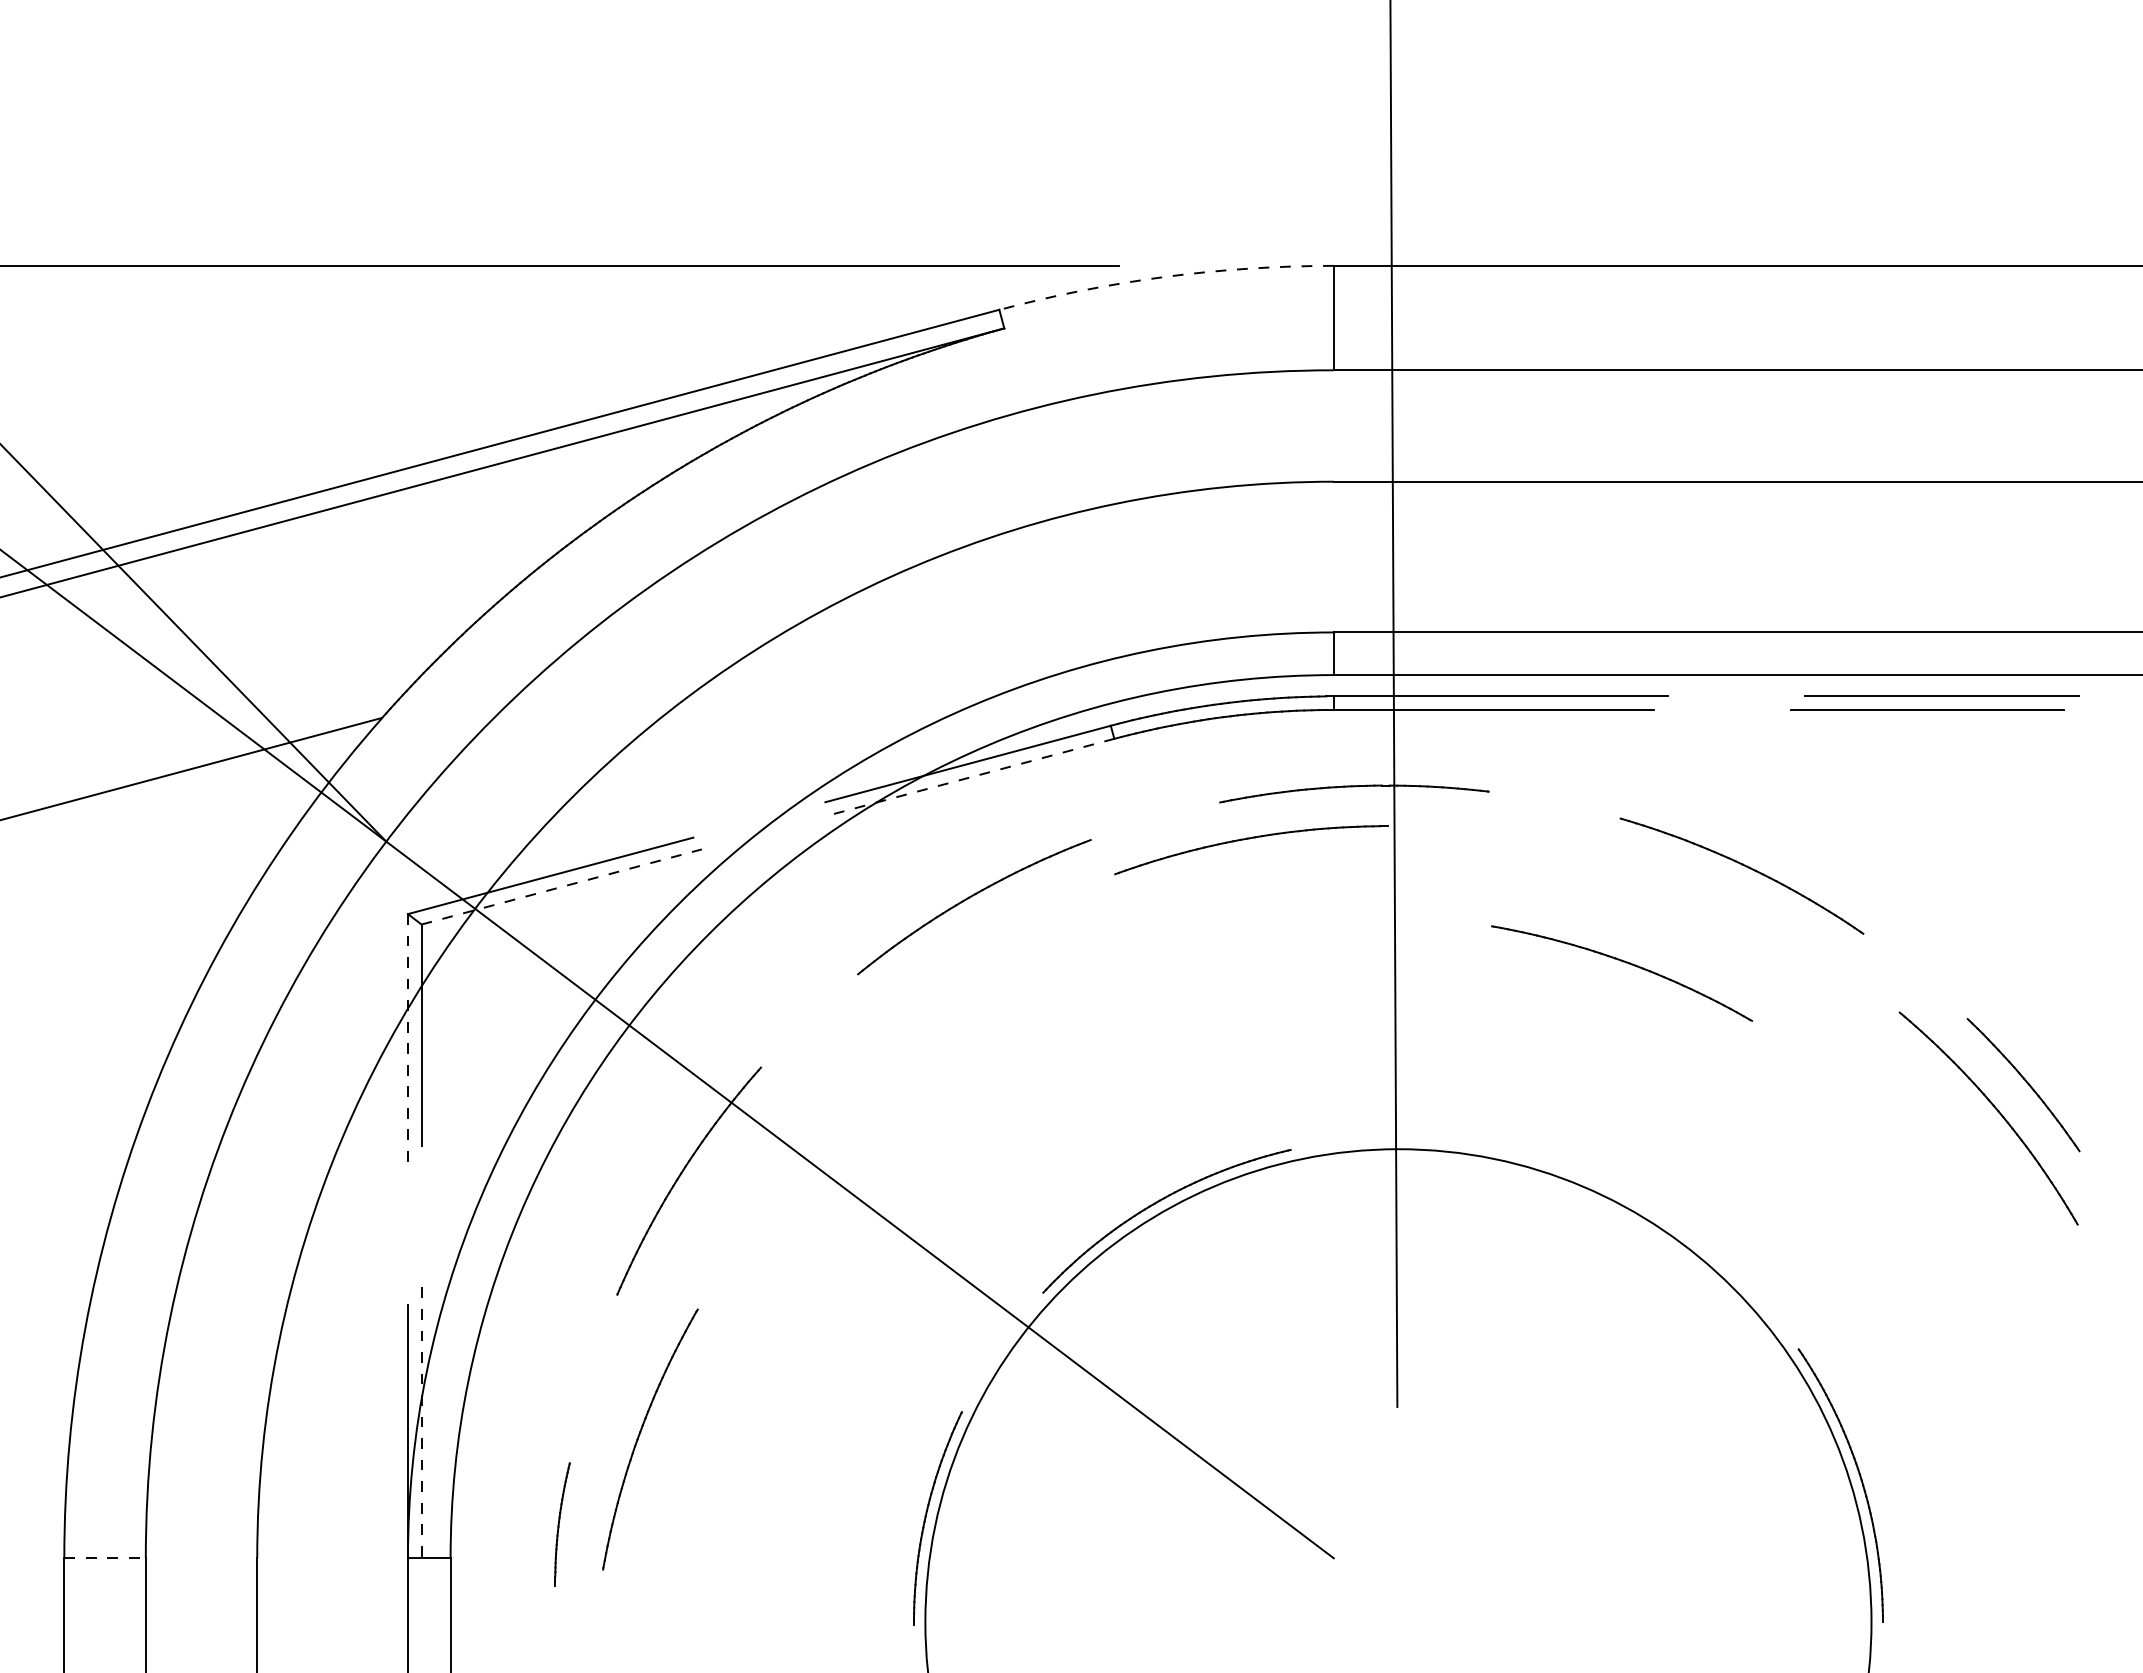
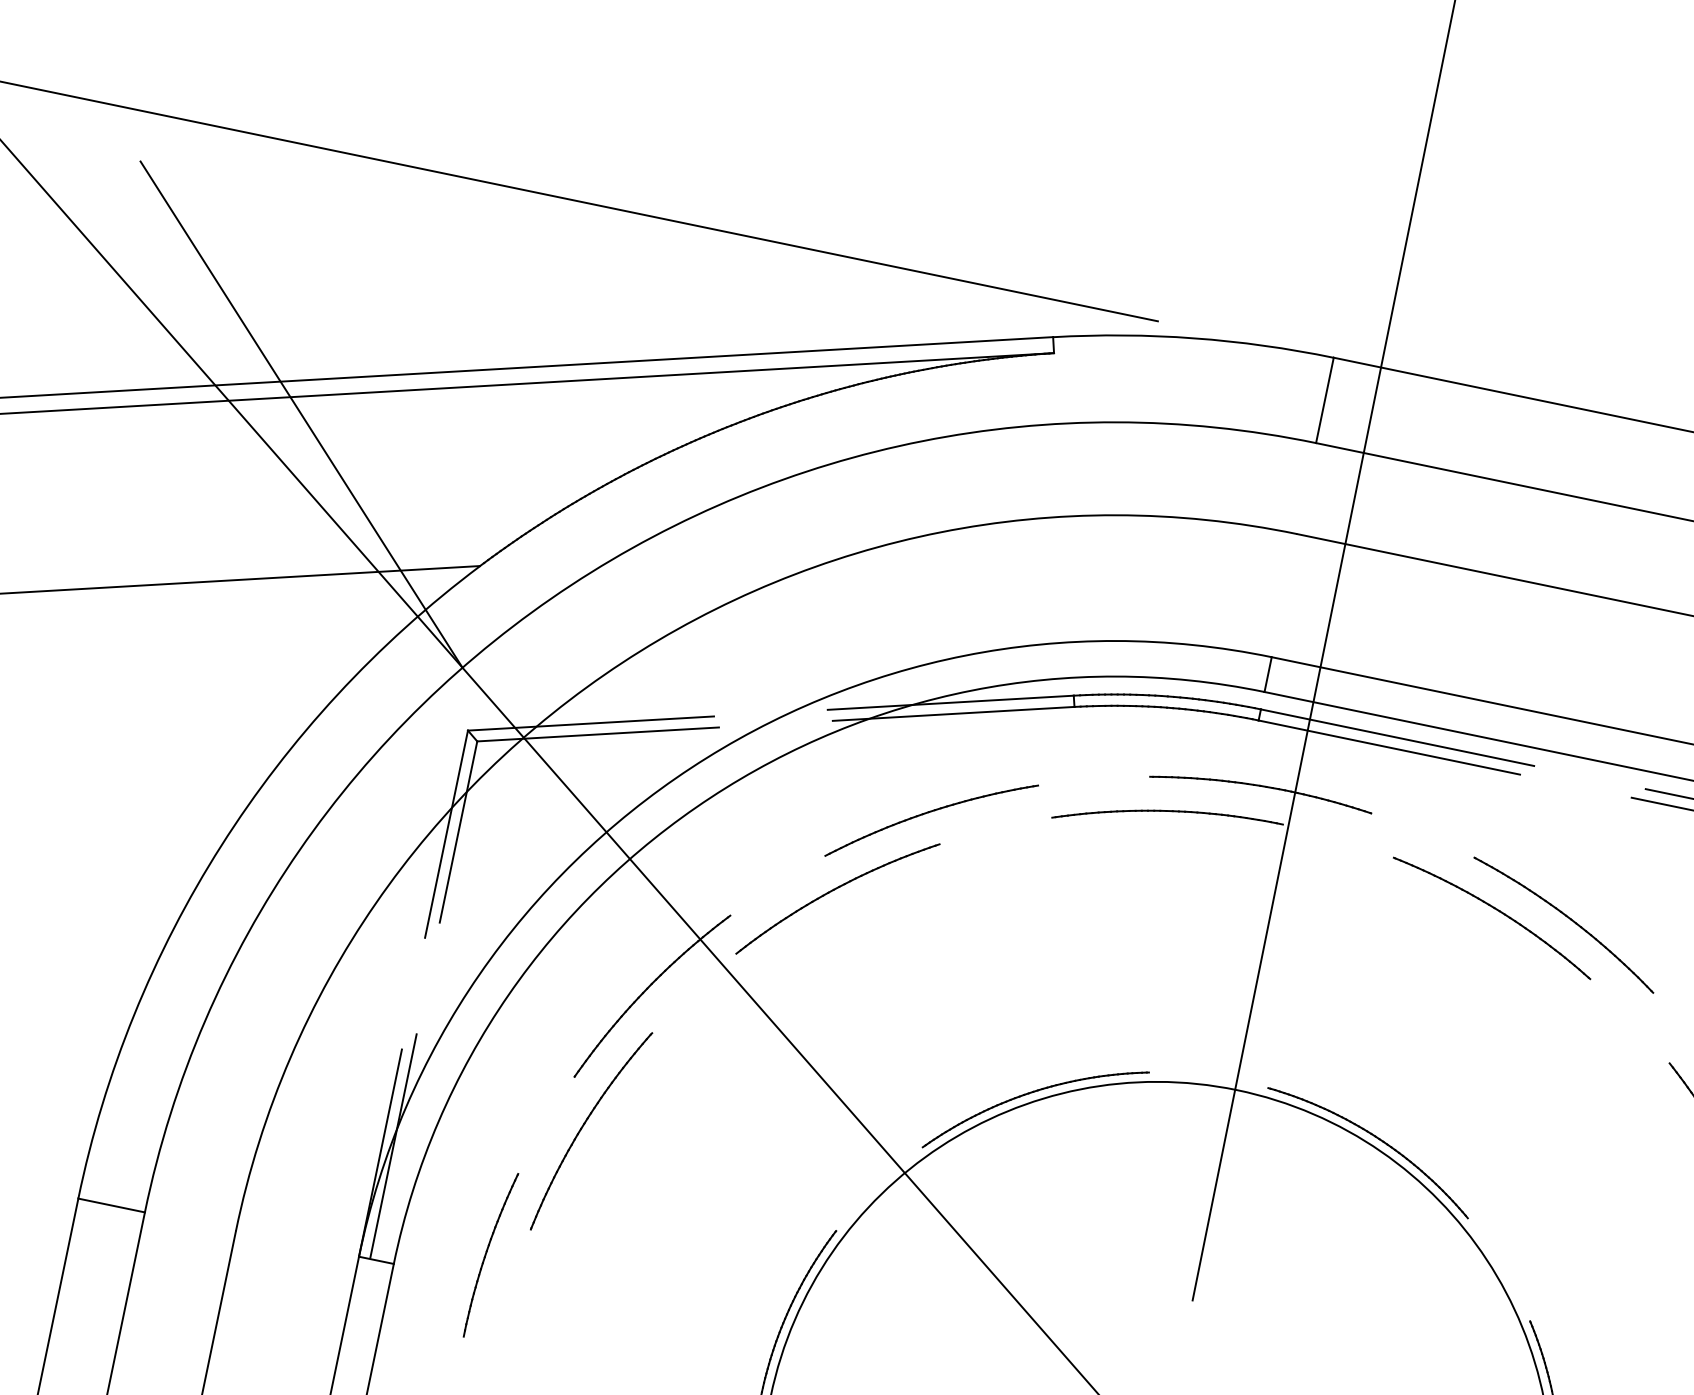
arc: (1165, 276) -> (1194, 338), dashed -> solid
line: (974, 776) -> (953, 714), dashed -> solid
line: (562, 886) -> (598, 734), dashed -> solid
part: (1626, 963) -> (1497, 910), moved
part: (876, 1013) -> (833, 891), added
line: (407, 1040) -> (446, 833), dashed -> solid
part: (1577, 1173) -> (1379, 1140), added
line: (421, 1419) -> (393, 1145), dashed -> solid
part: (640, 1434) -> (584, 1125), moved
part: (562, 1524) -> (490, 1255), size x1.67
line: (105, 1558) -> (111, 1205), dashed -> solid

